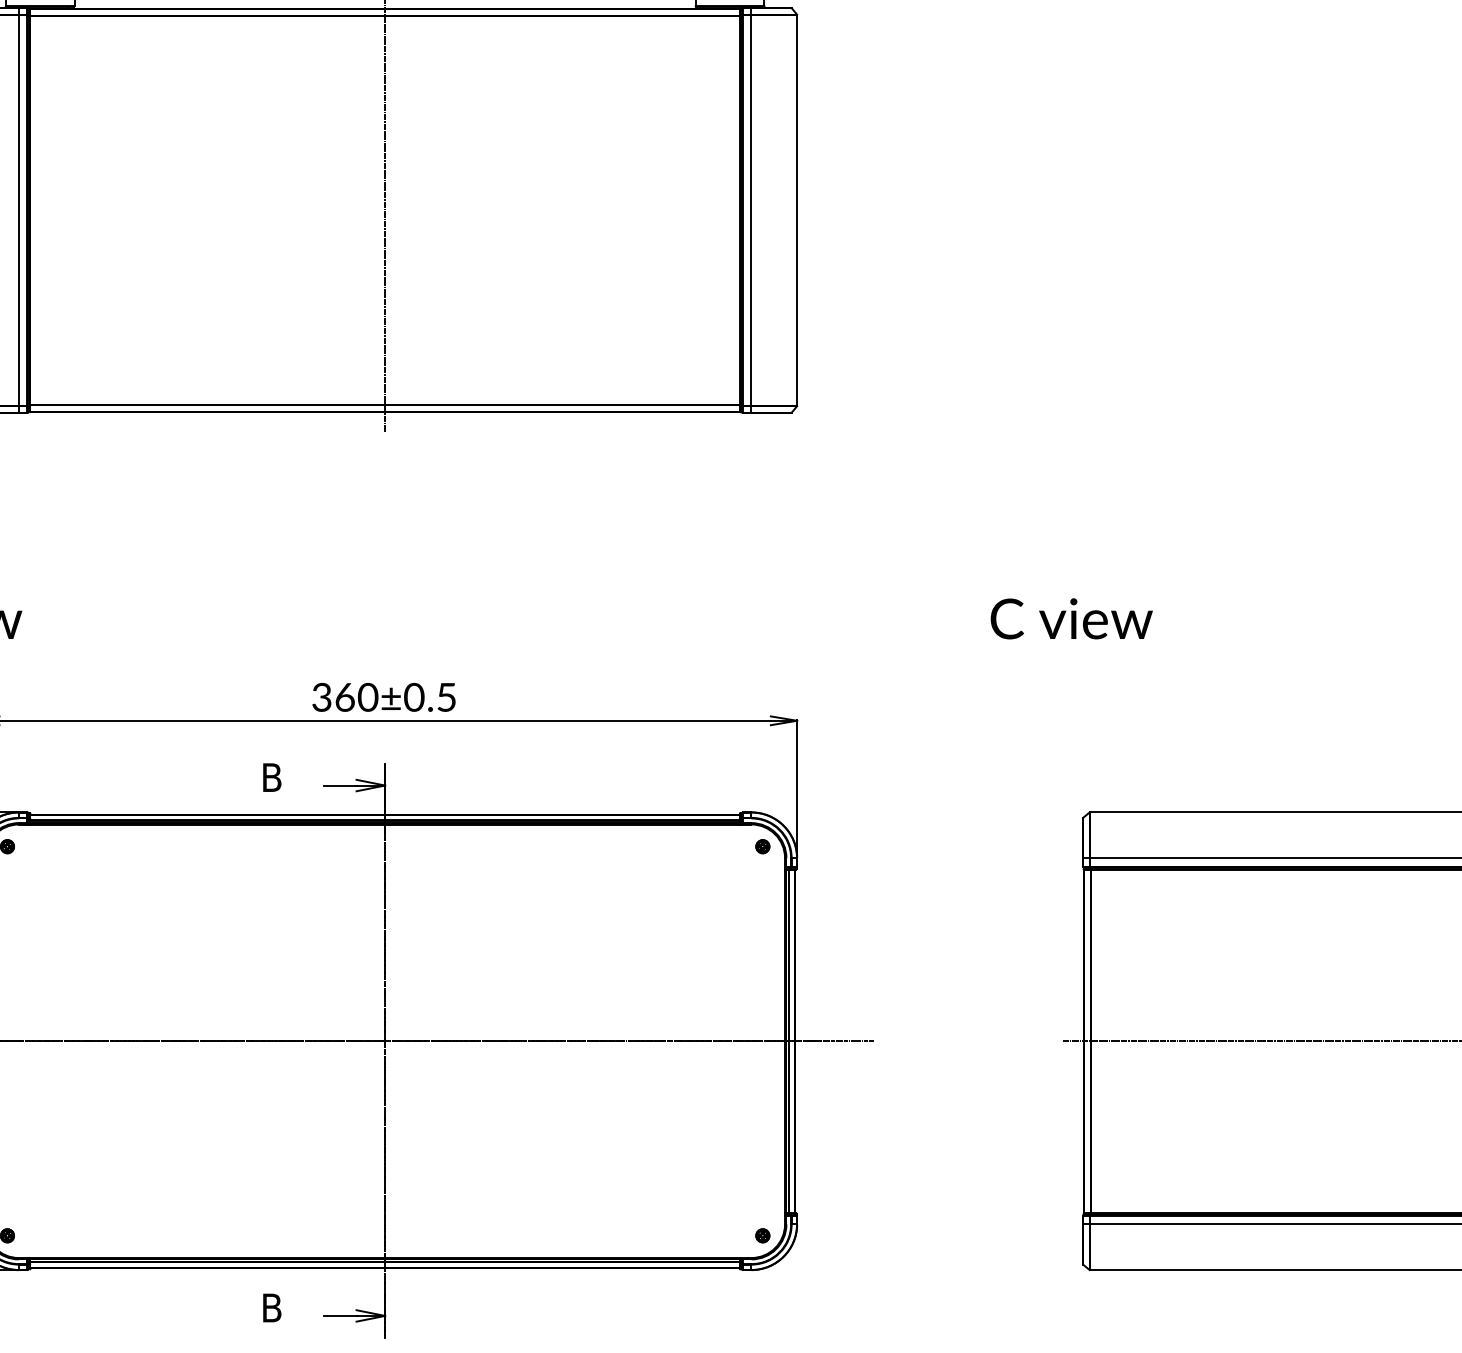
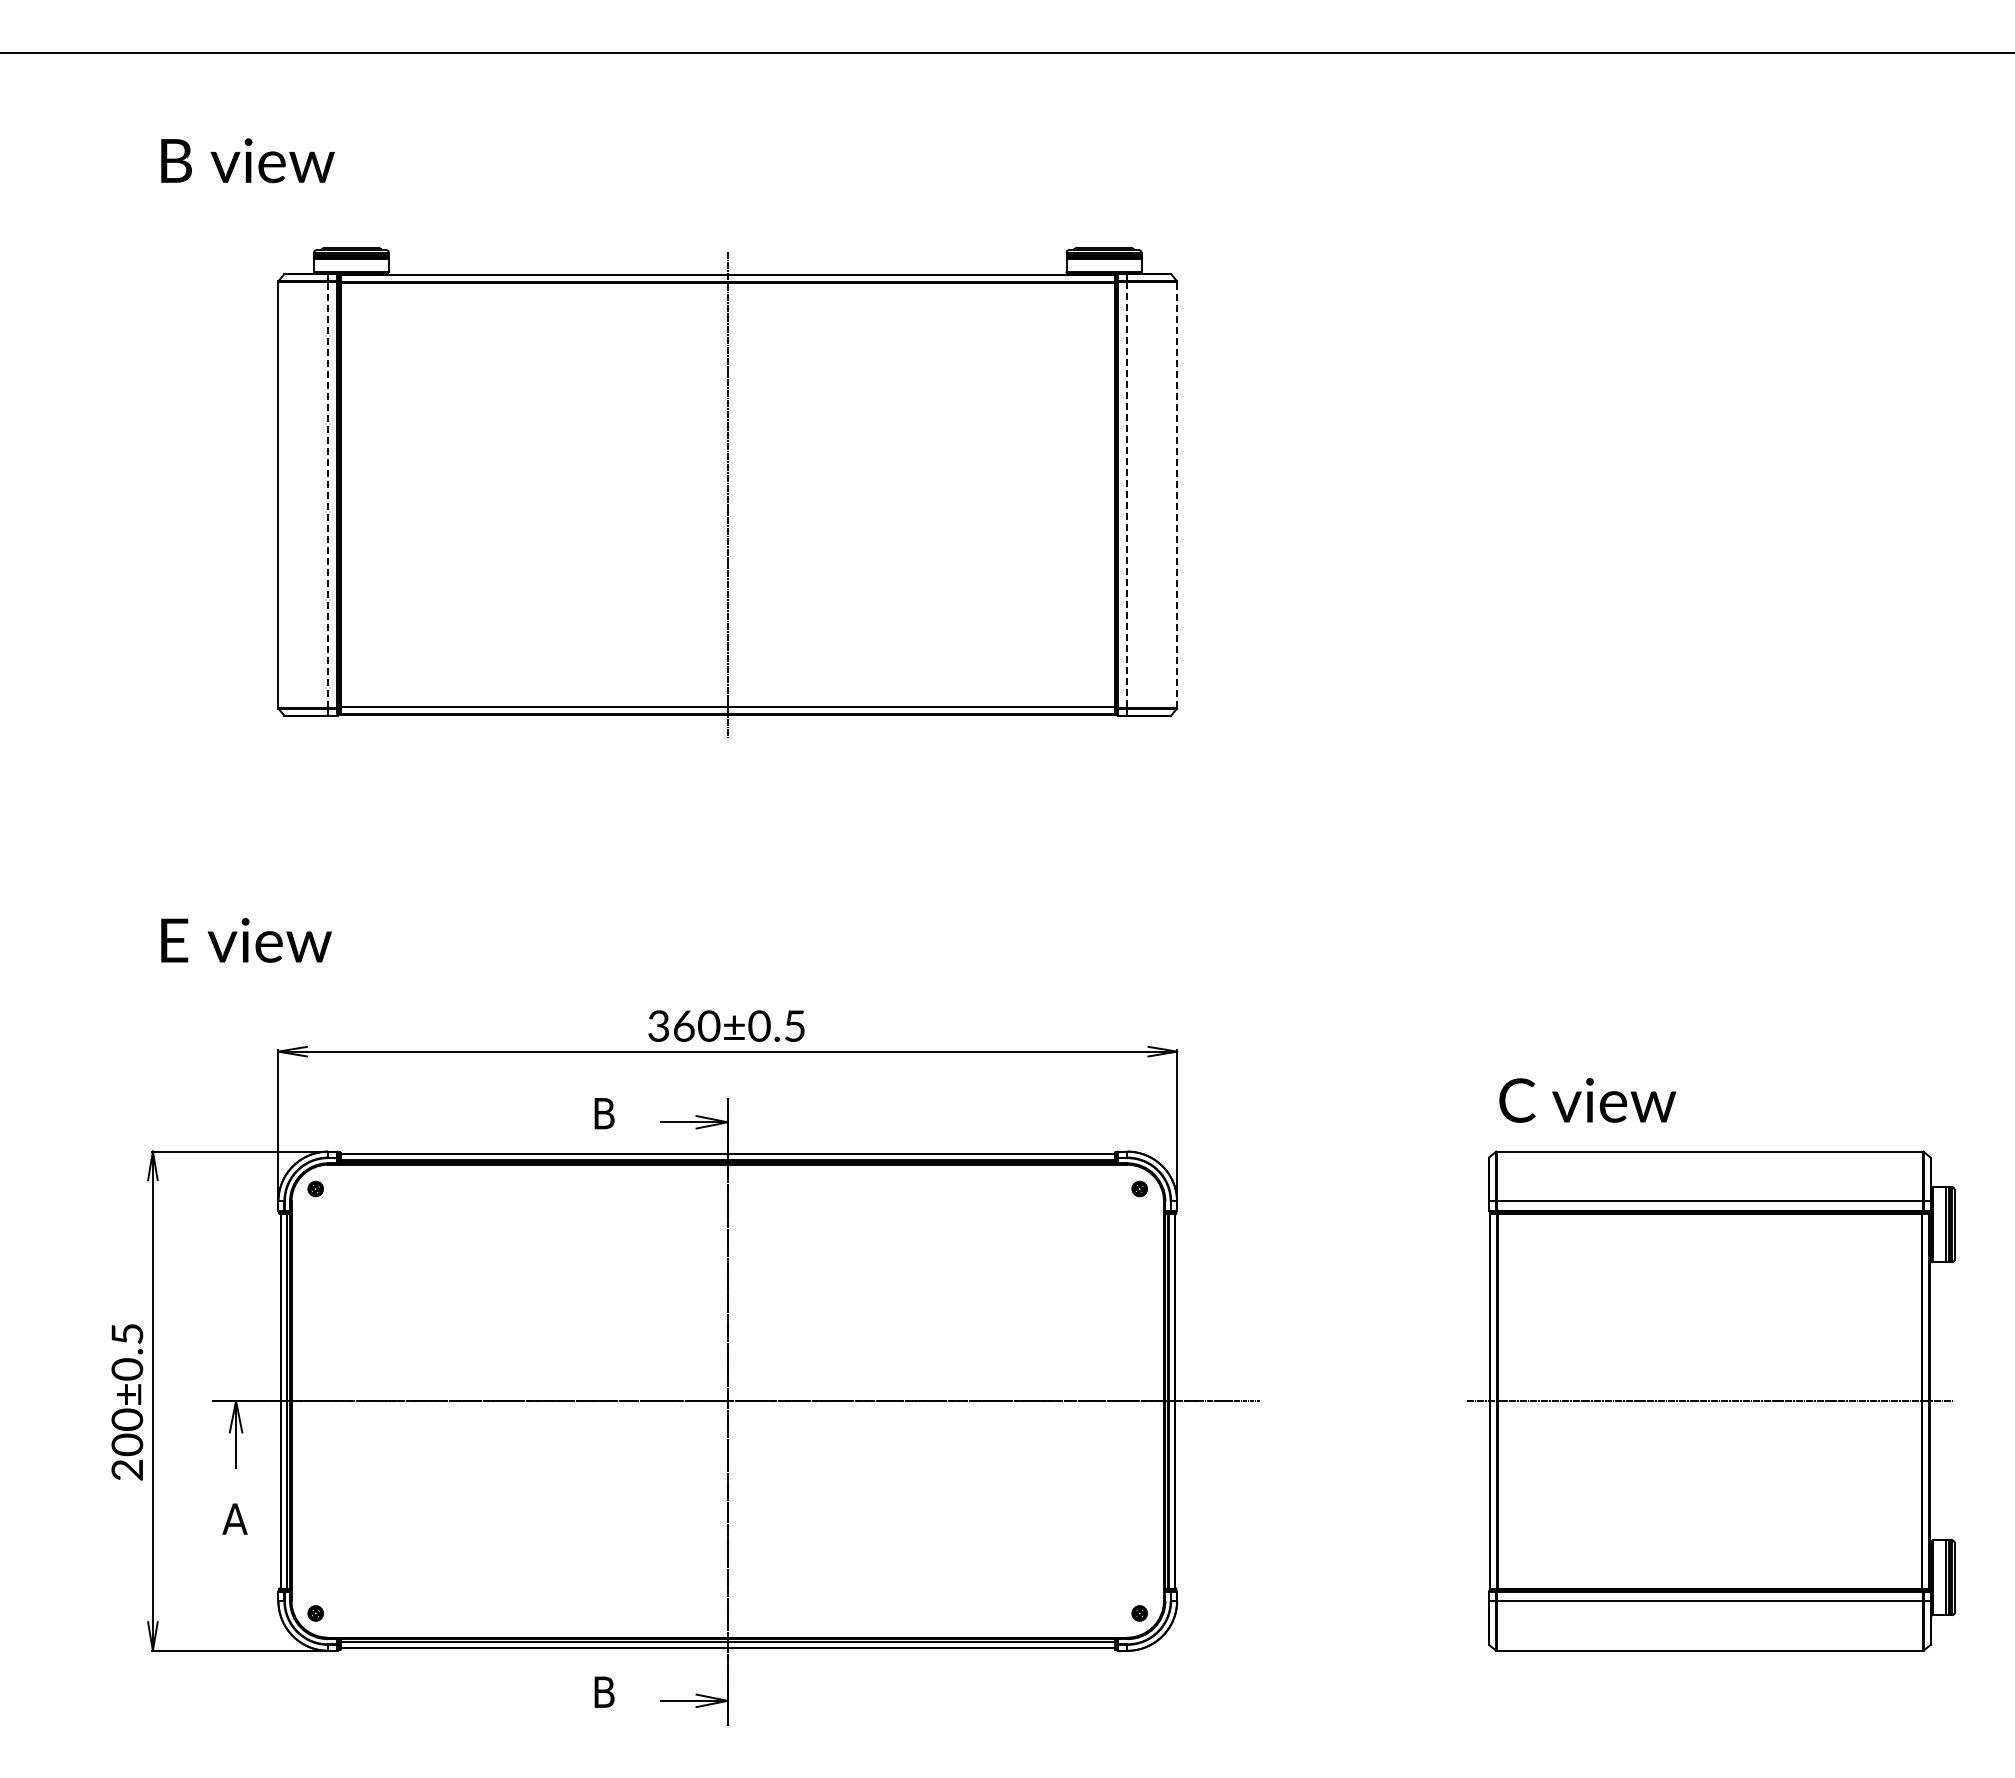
line: (19, 210) -> (328, 494), solid -> dashed
line: (751, 210) -> (1127, 495), solid -> dashed
line: (797, 210) -> (1177, 494), solid -> dashed
text: (1071, 618) -> (1587, 1100), moved

